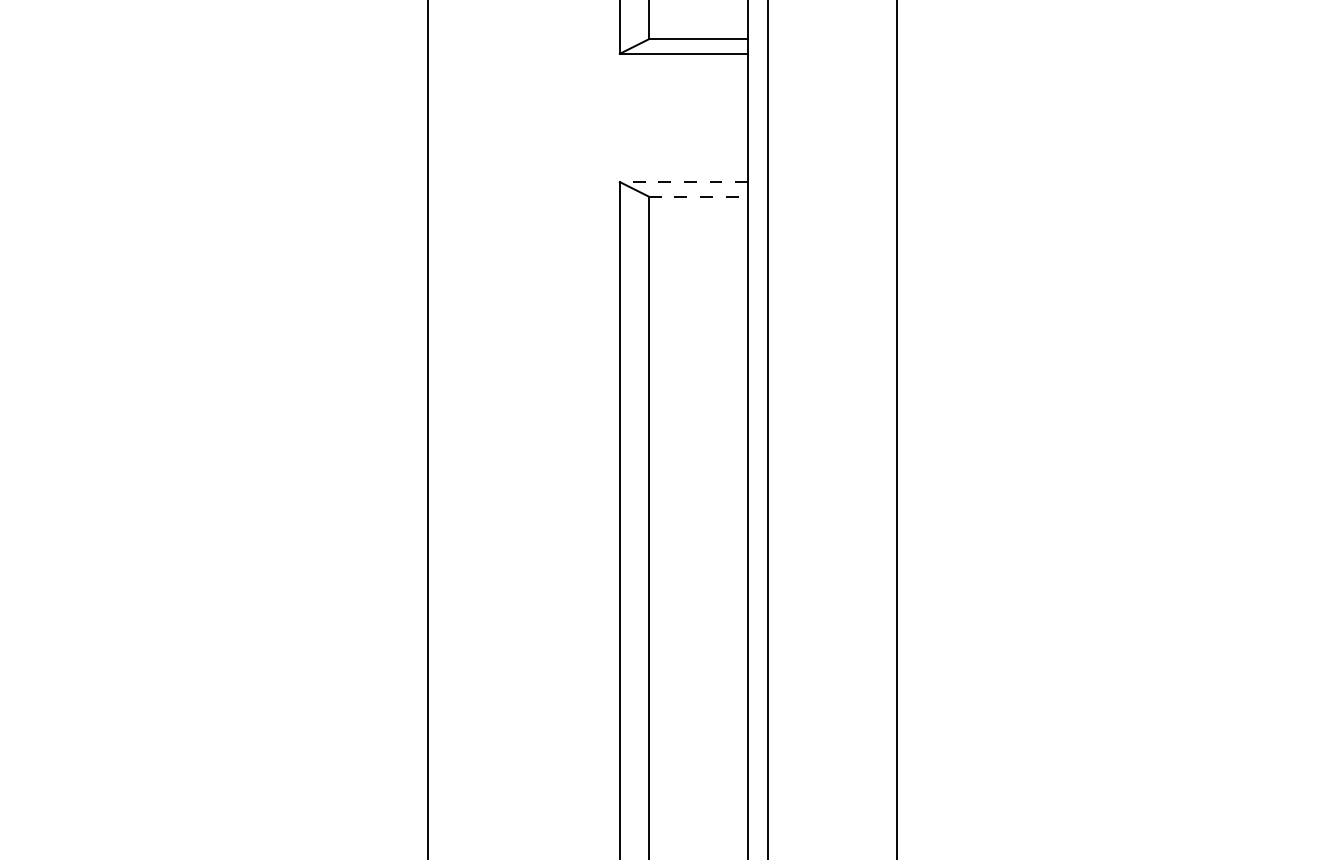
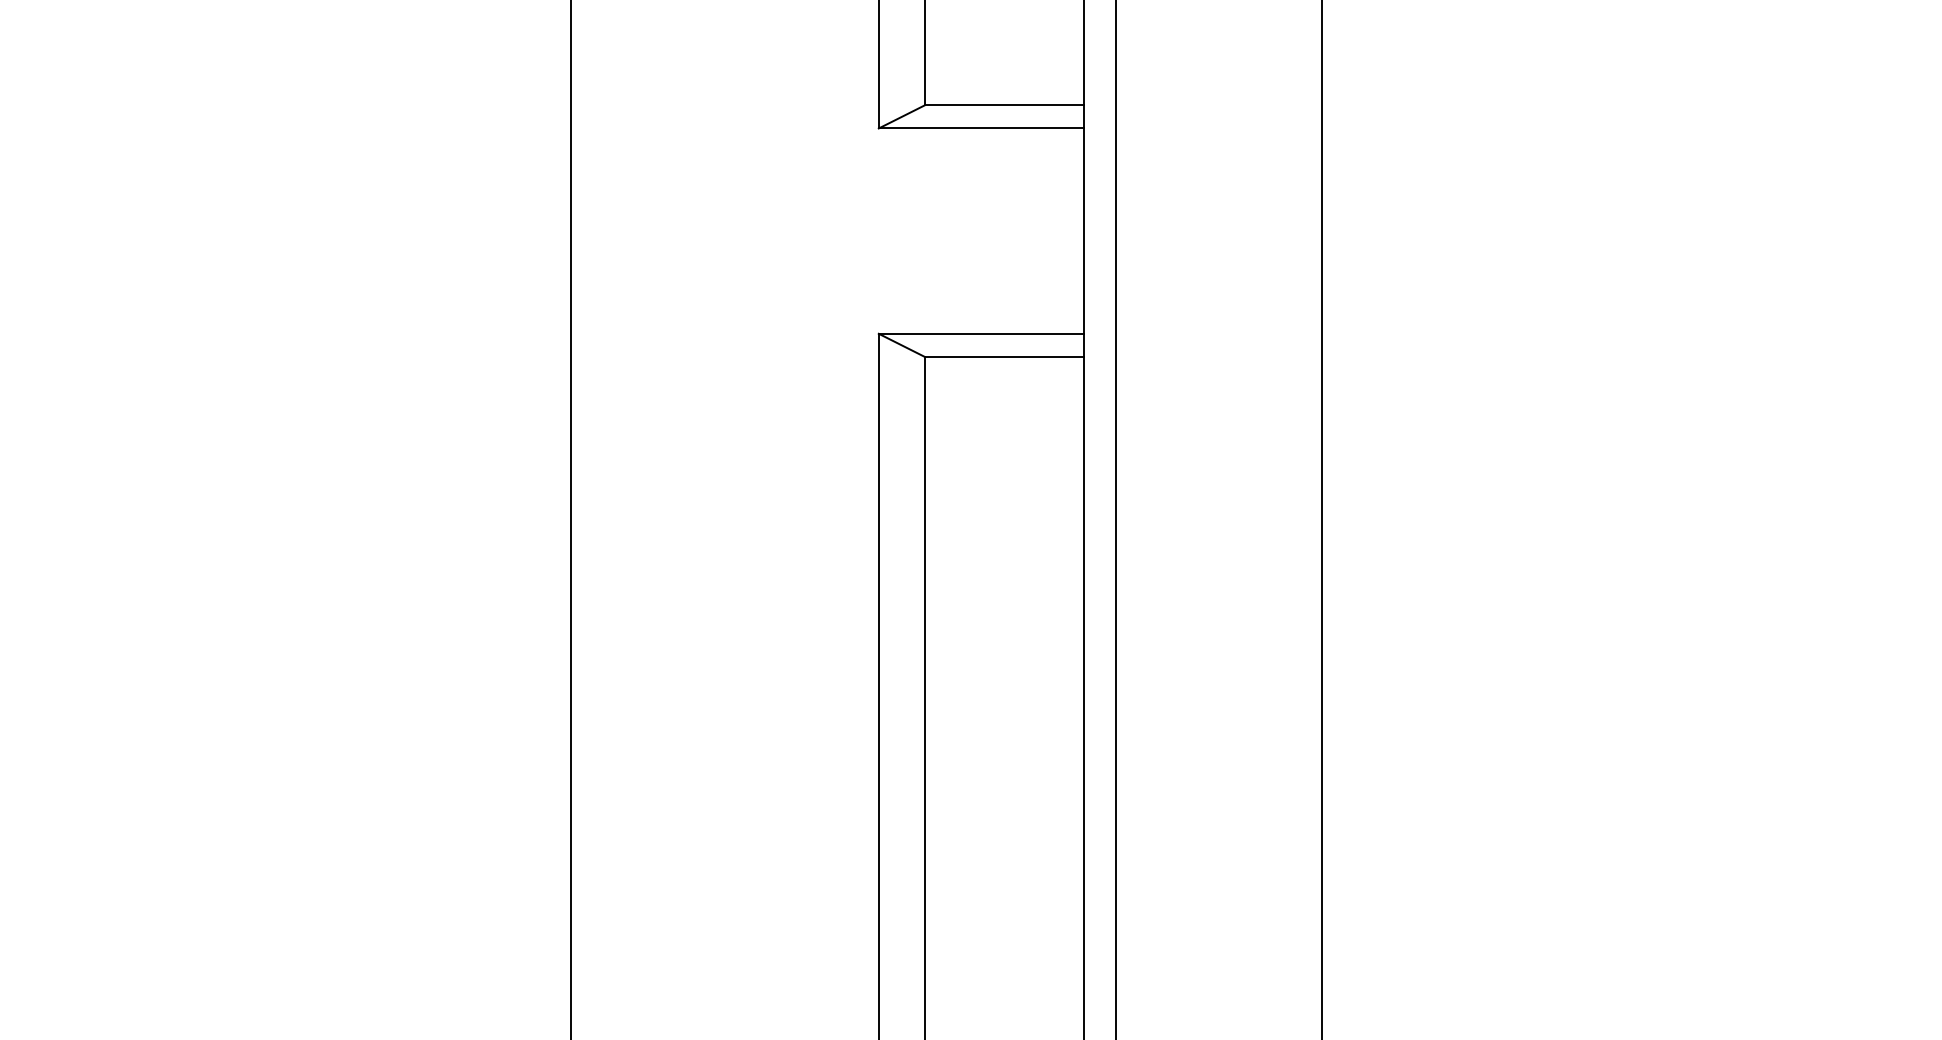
line: (683, 182) -> (980, 334), dashed -> solid
line: (698, 196) -> (1004, 356), dashed -> solid

